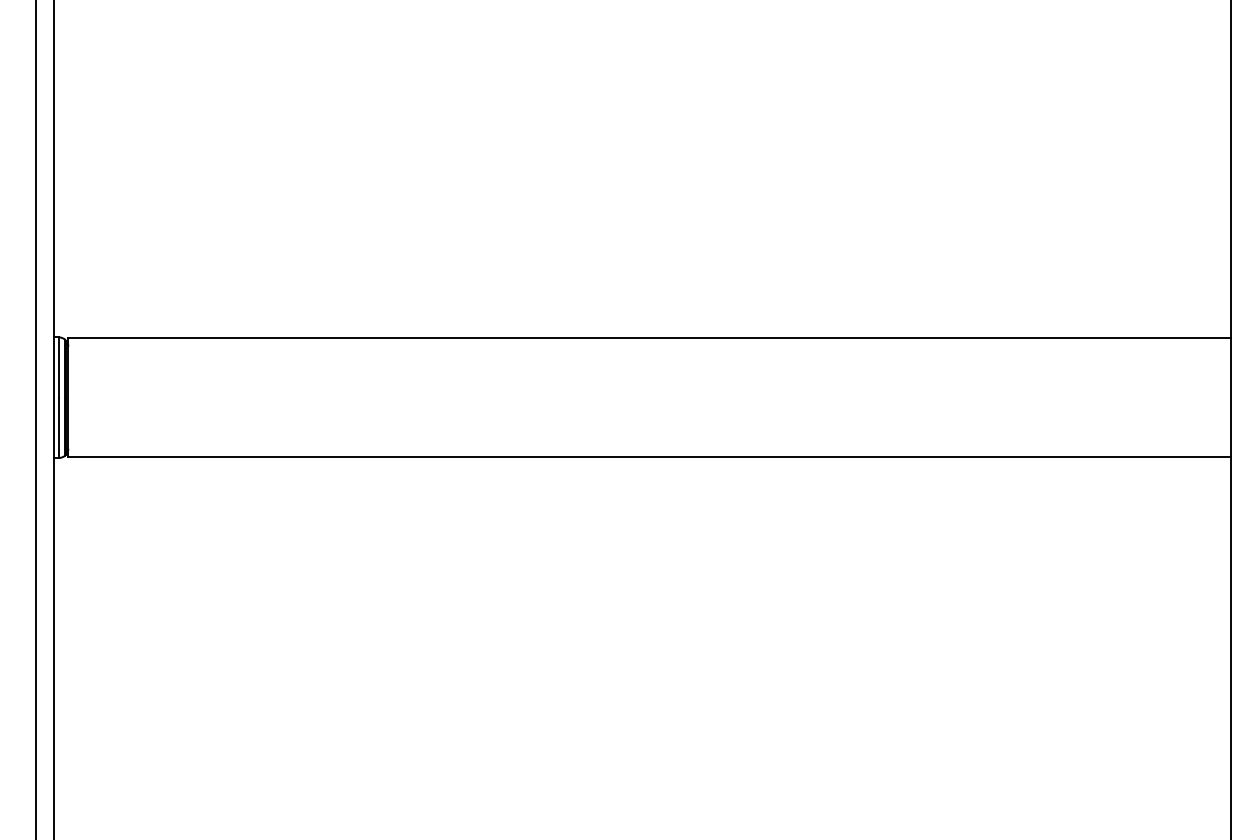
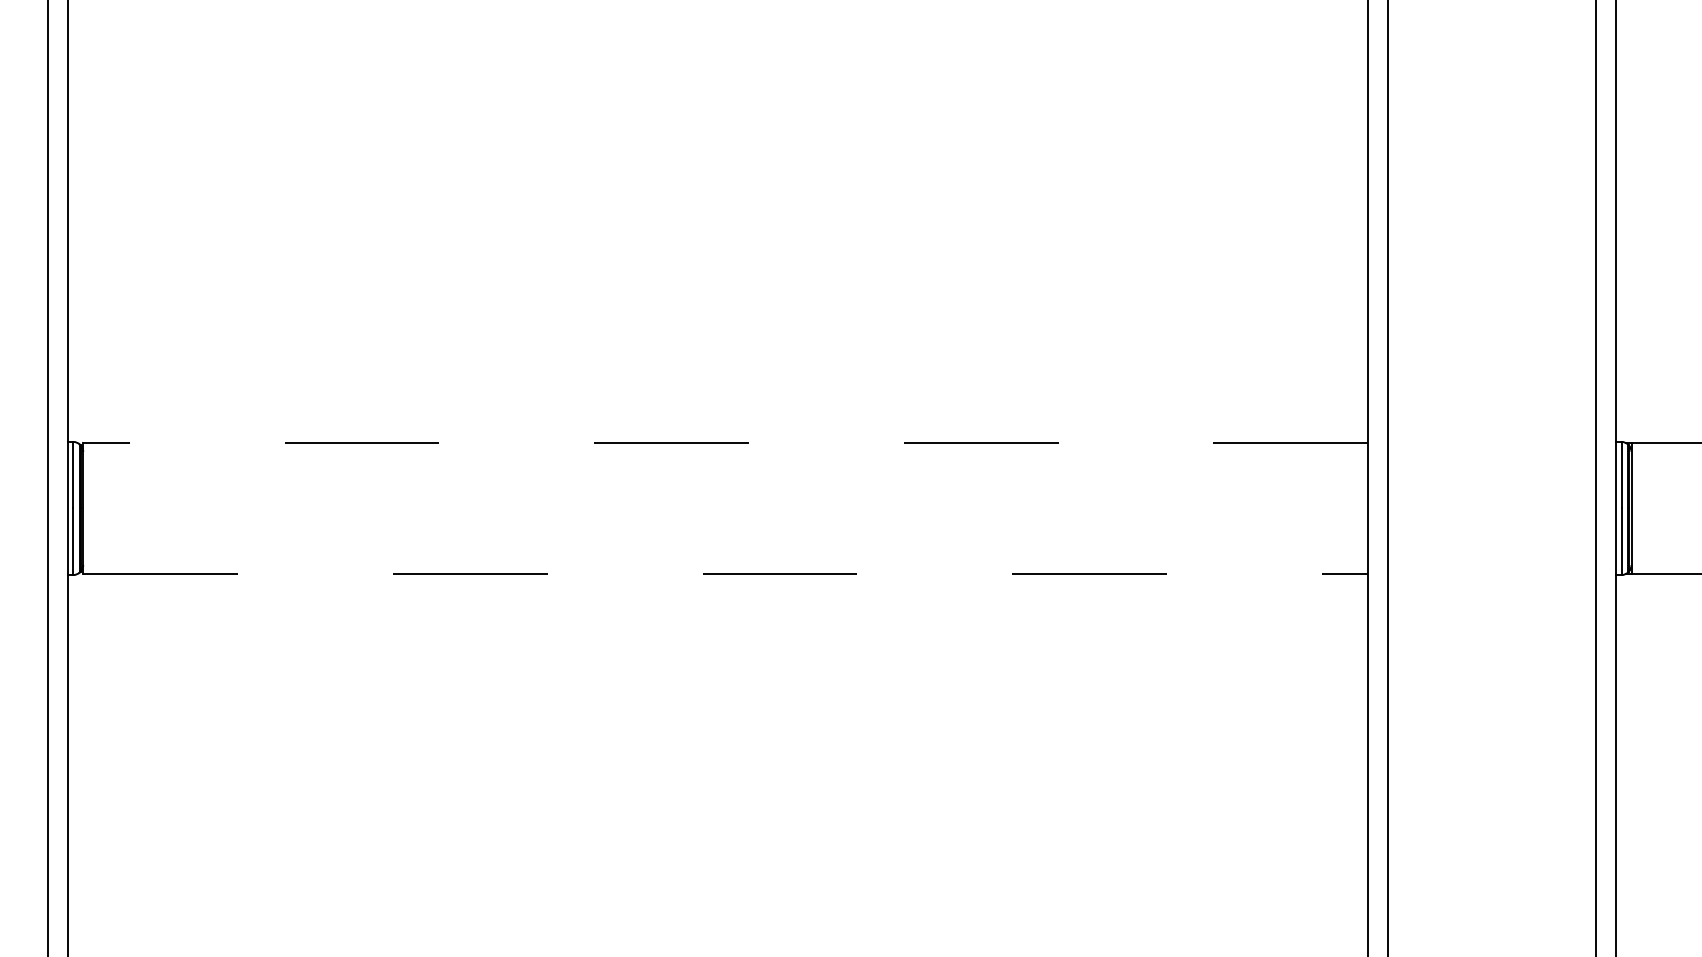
line: (649, 337) -> (725, 442), solid -> dashed
line: (649, 457) -> (725, 574), solid -> dashed

